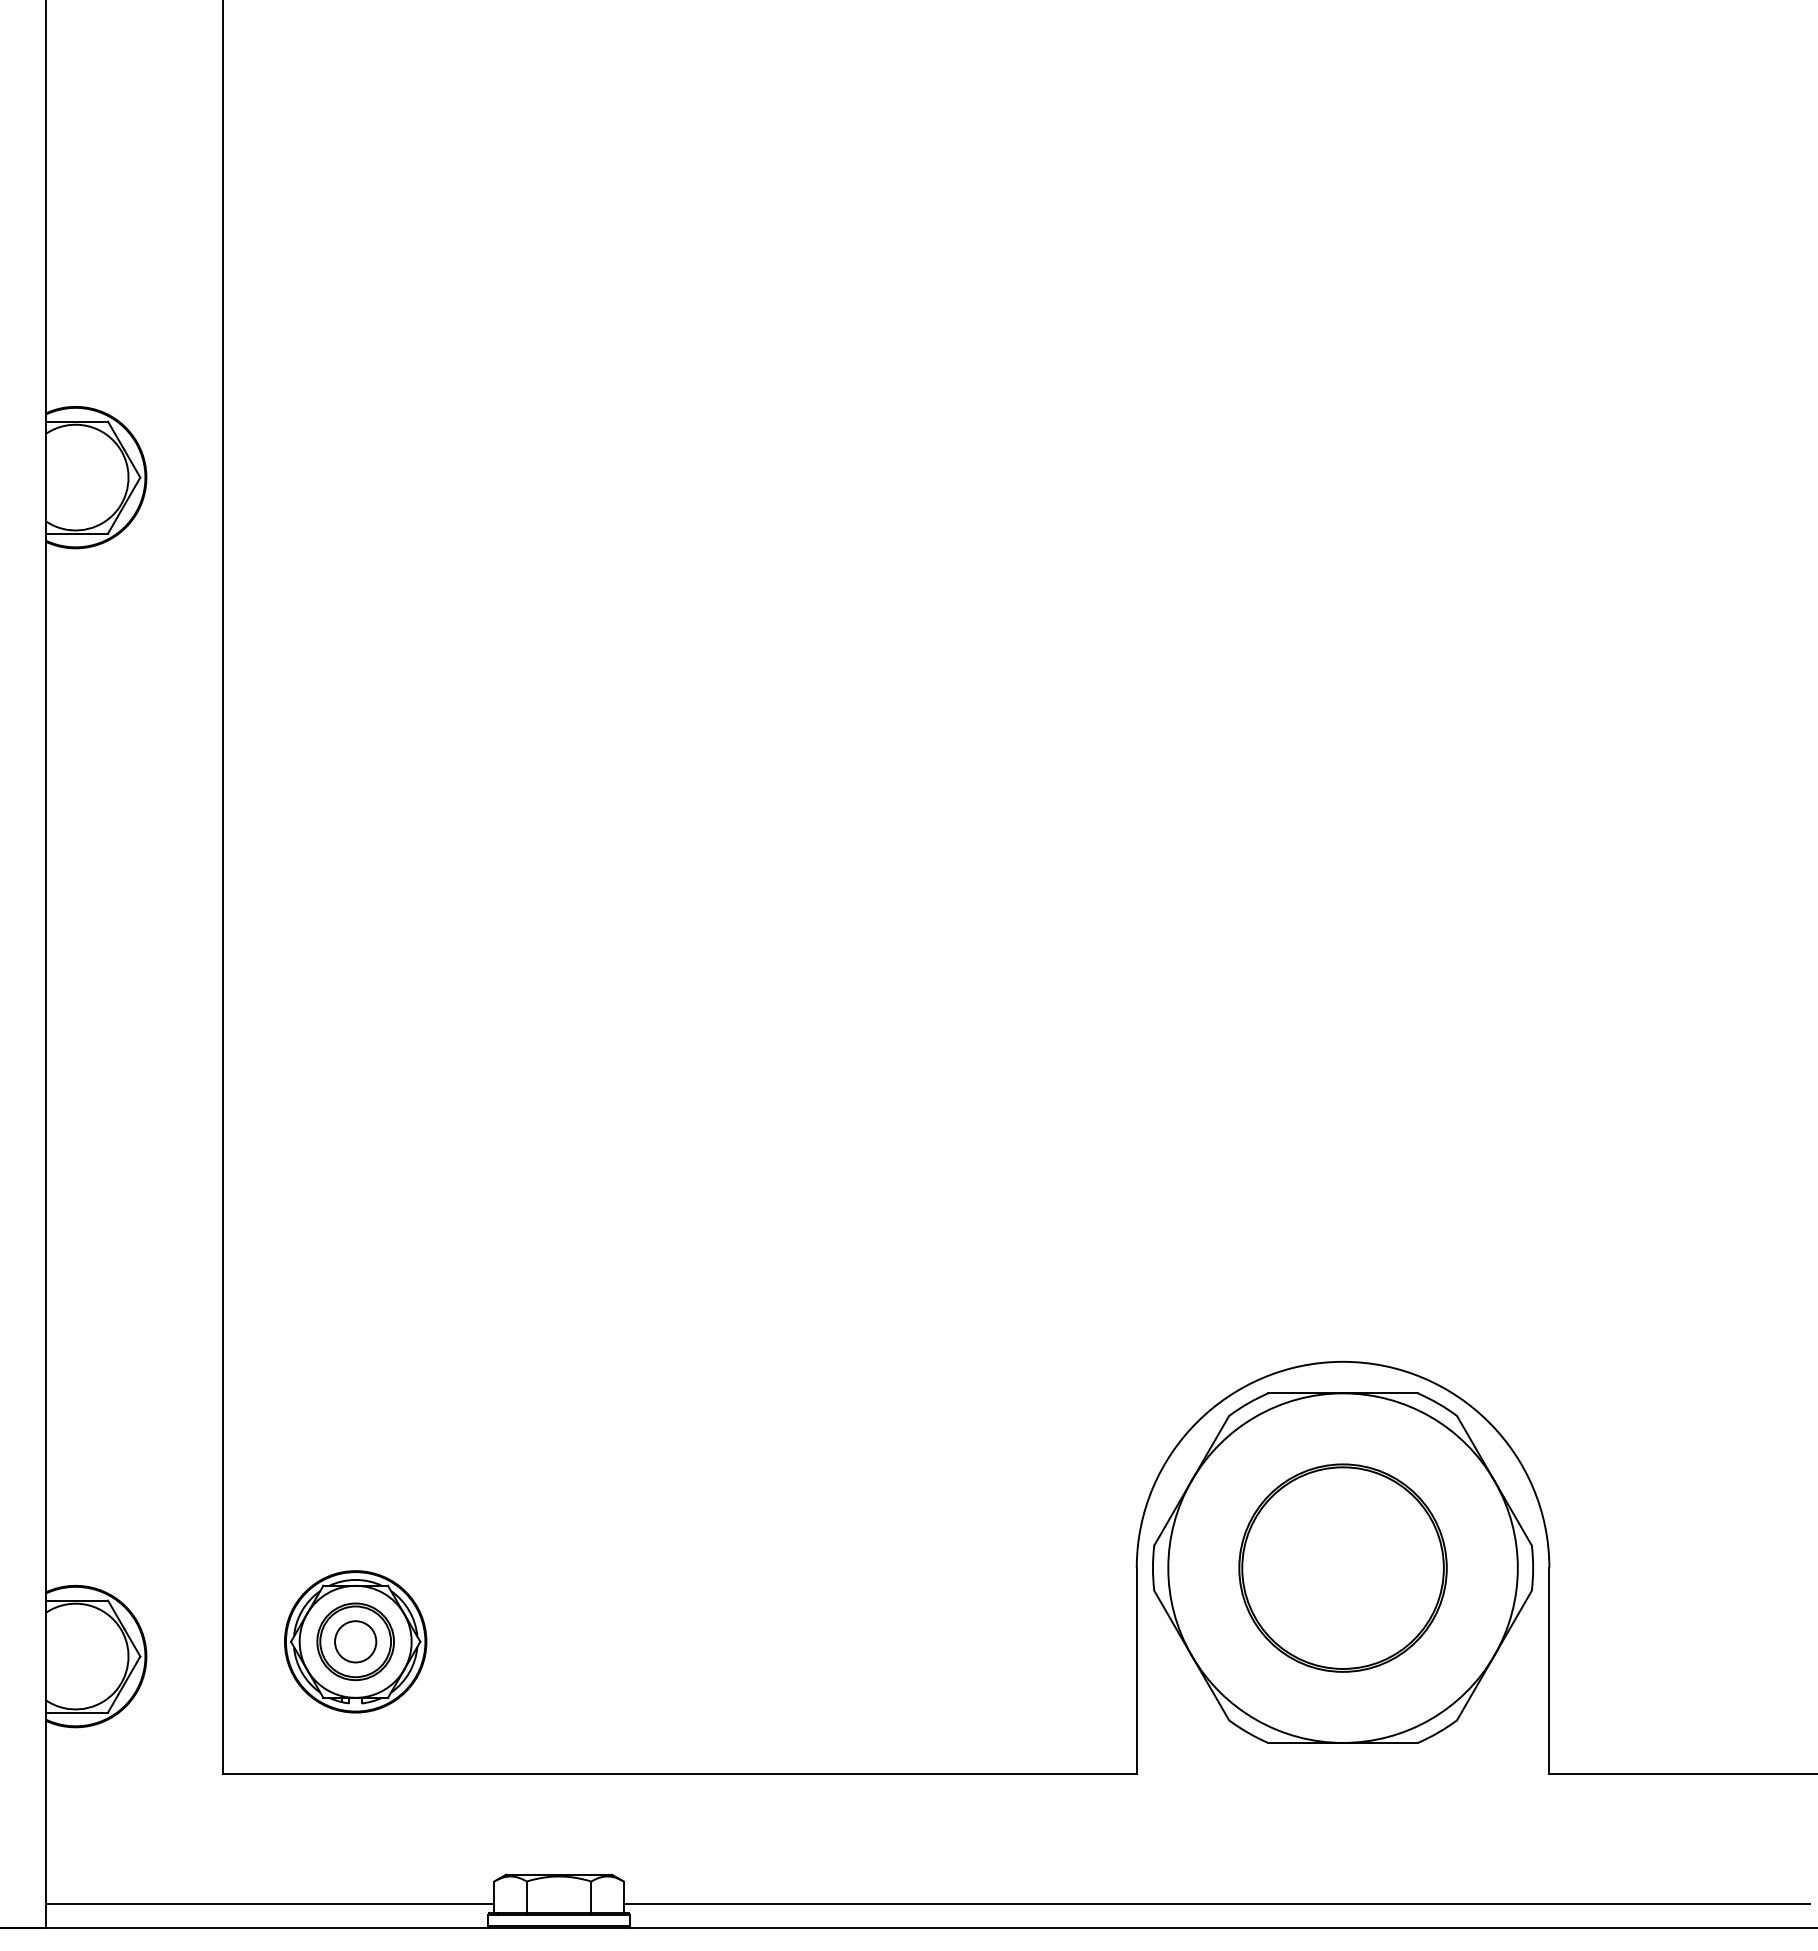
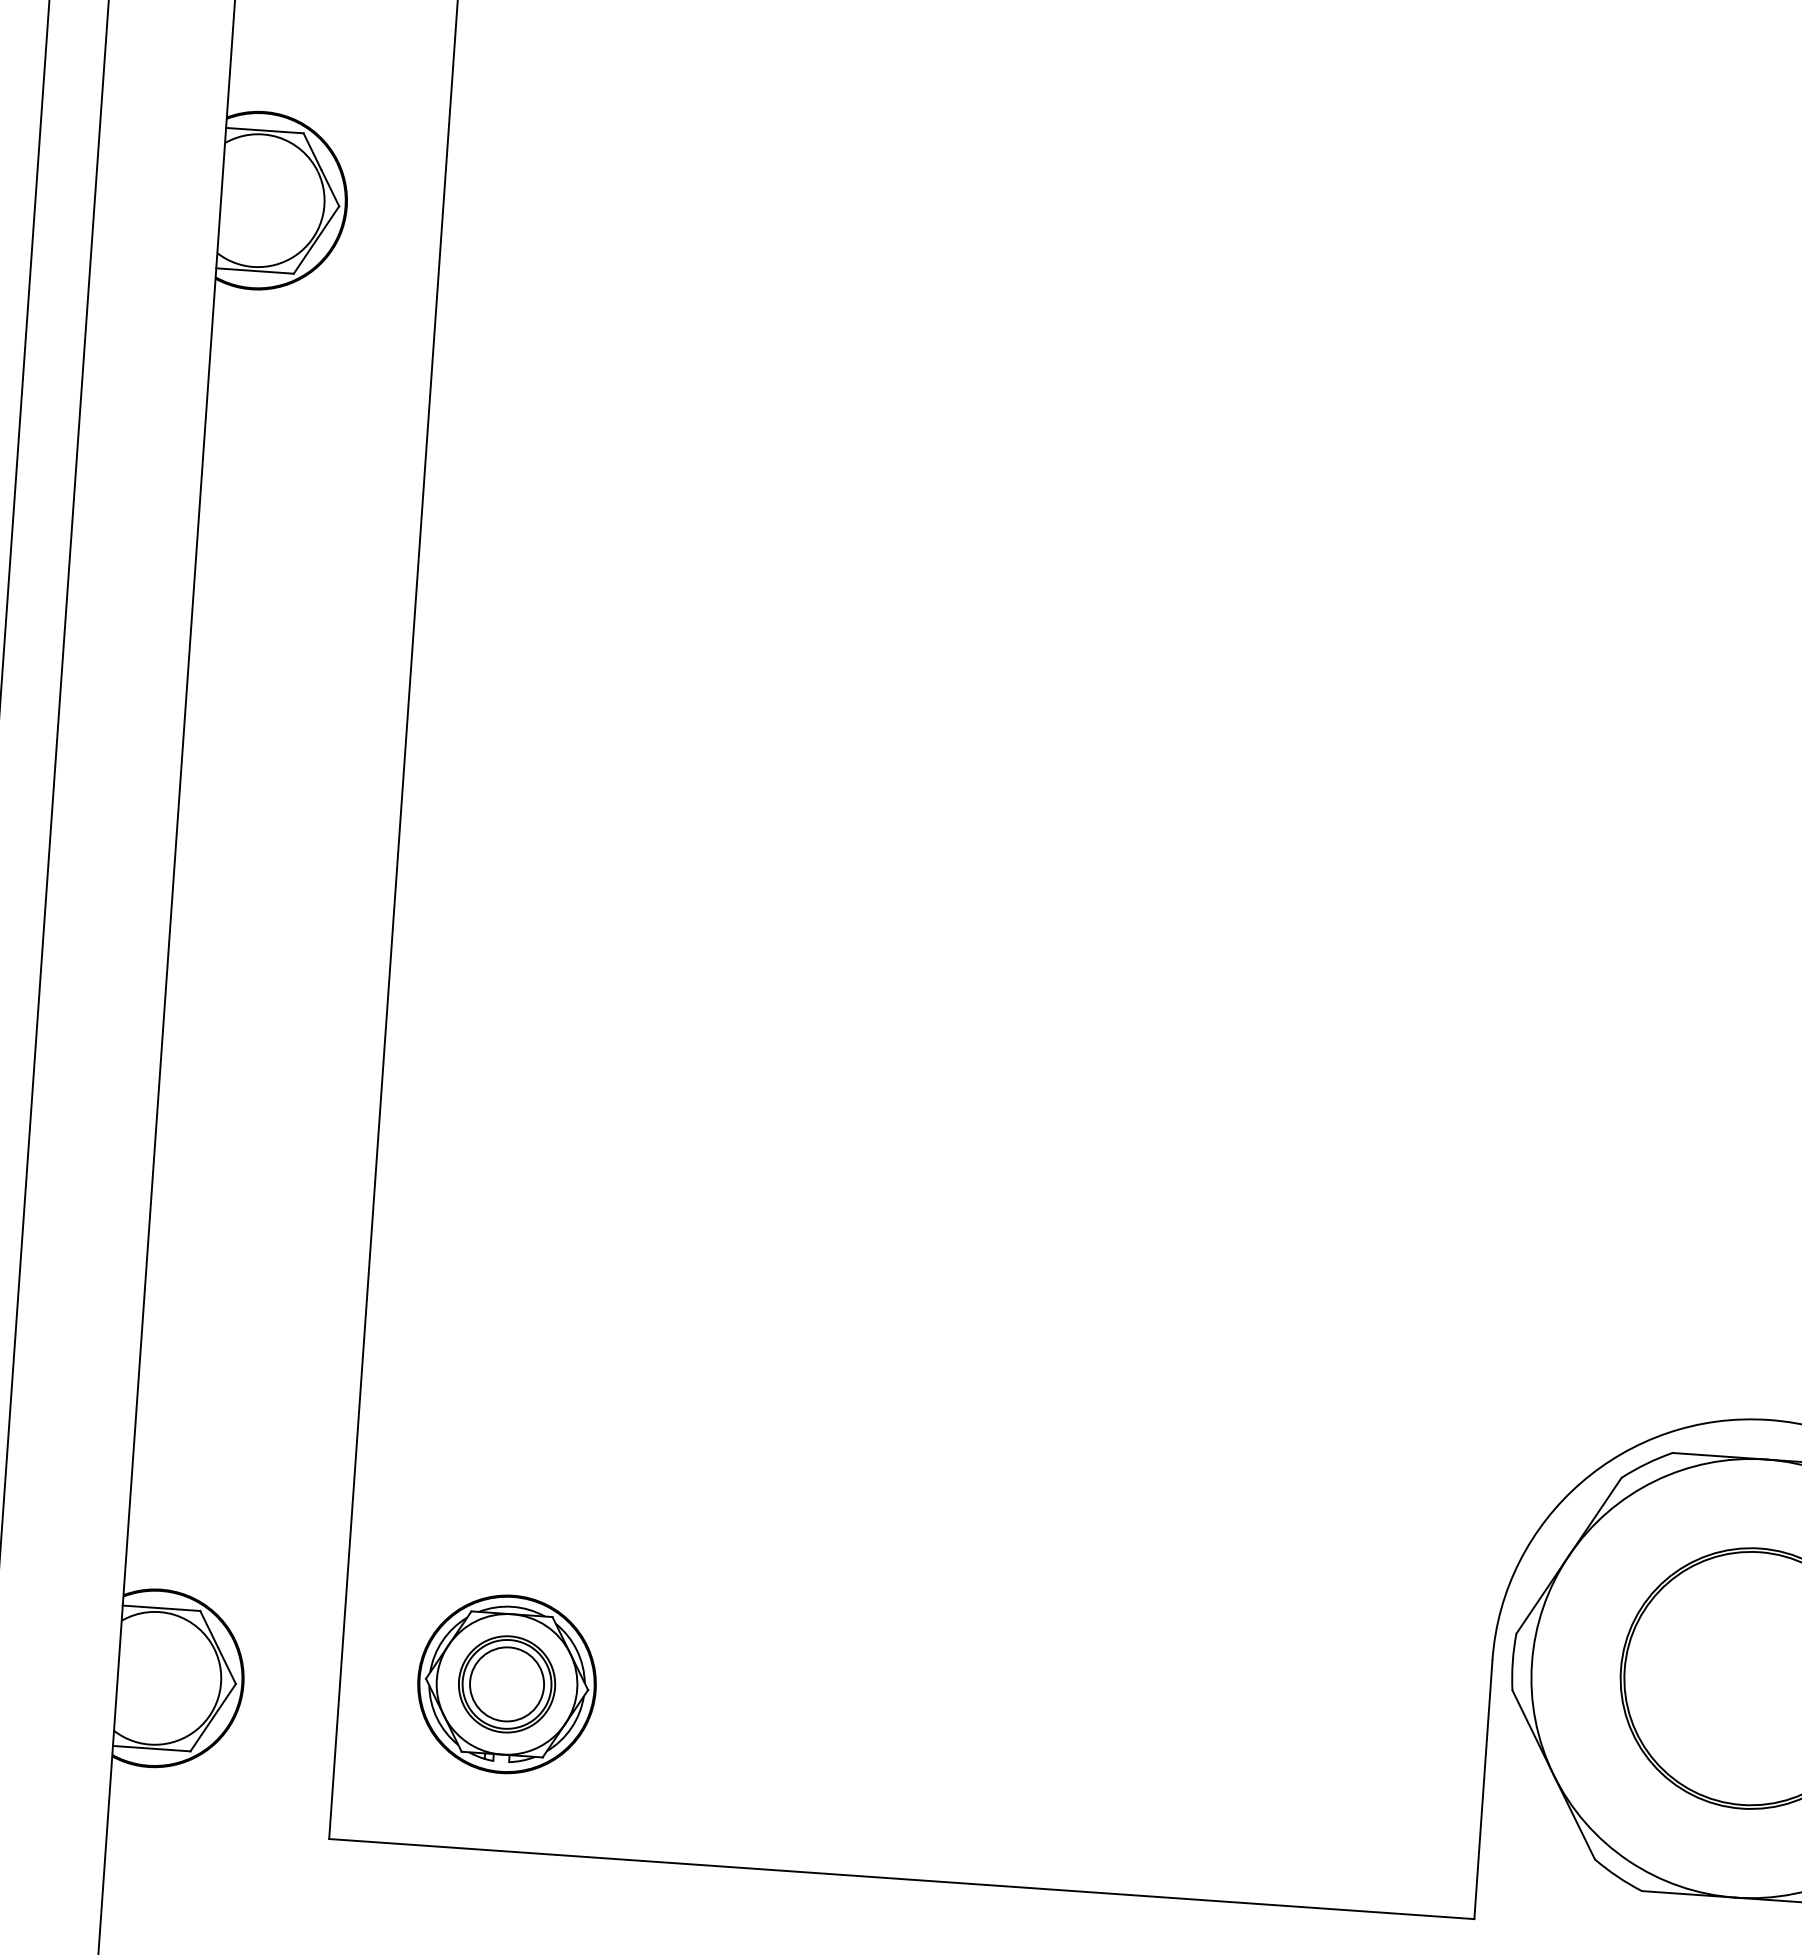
circle: (355, 1641) -> (506, 1683), size x1.43

